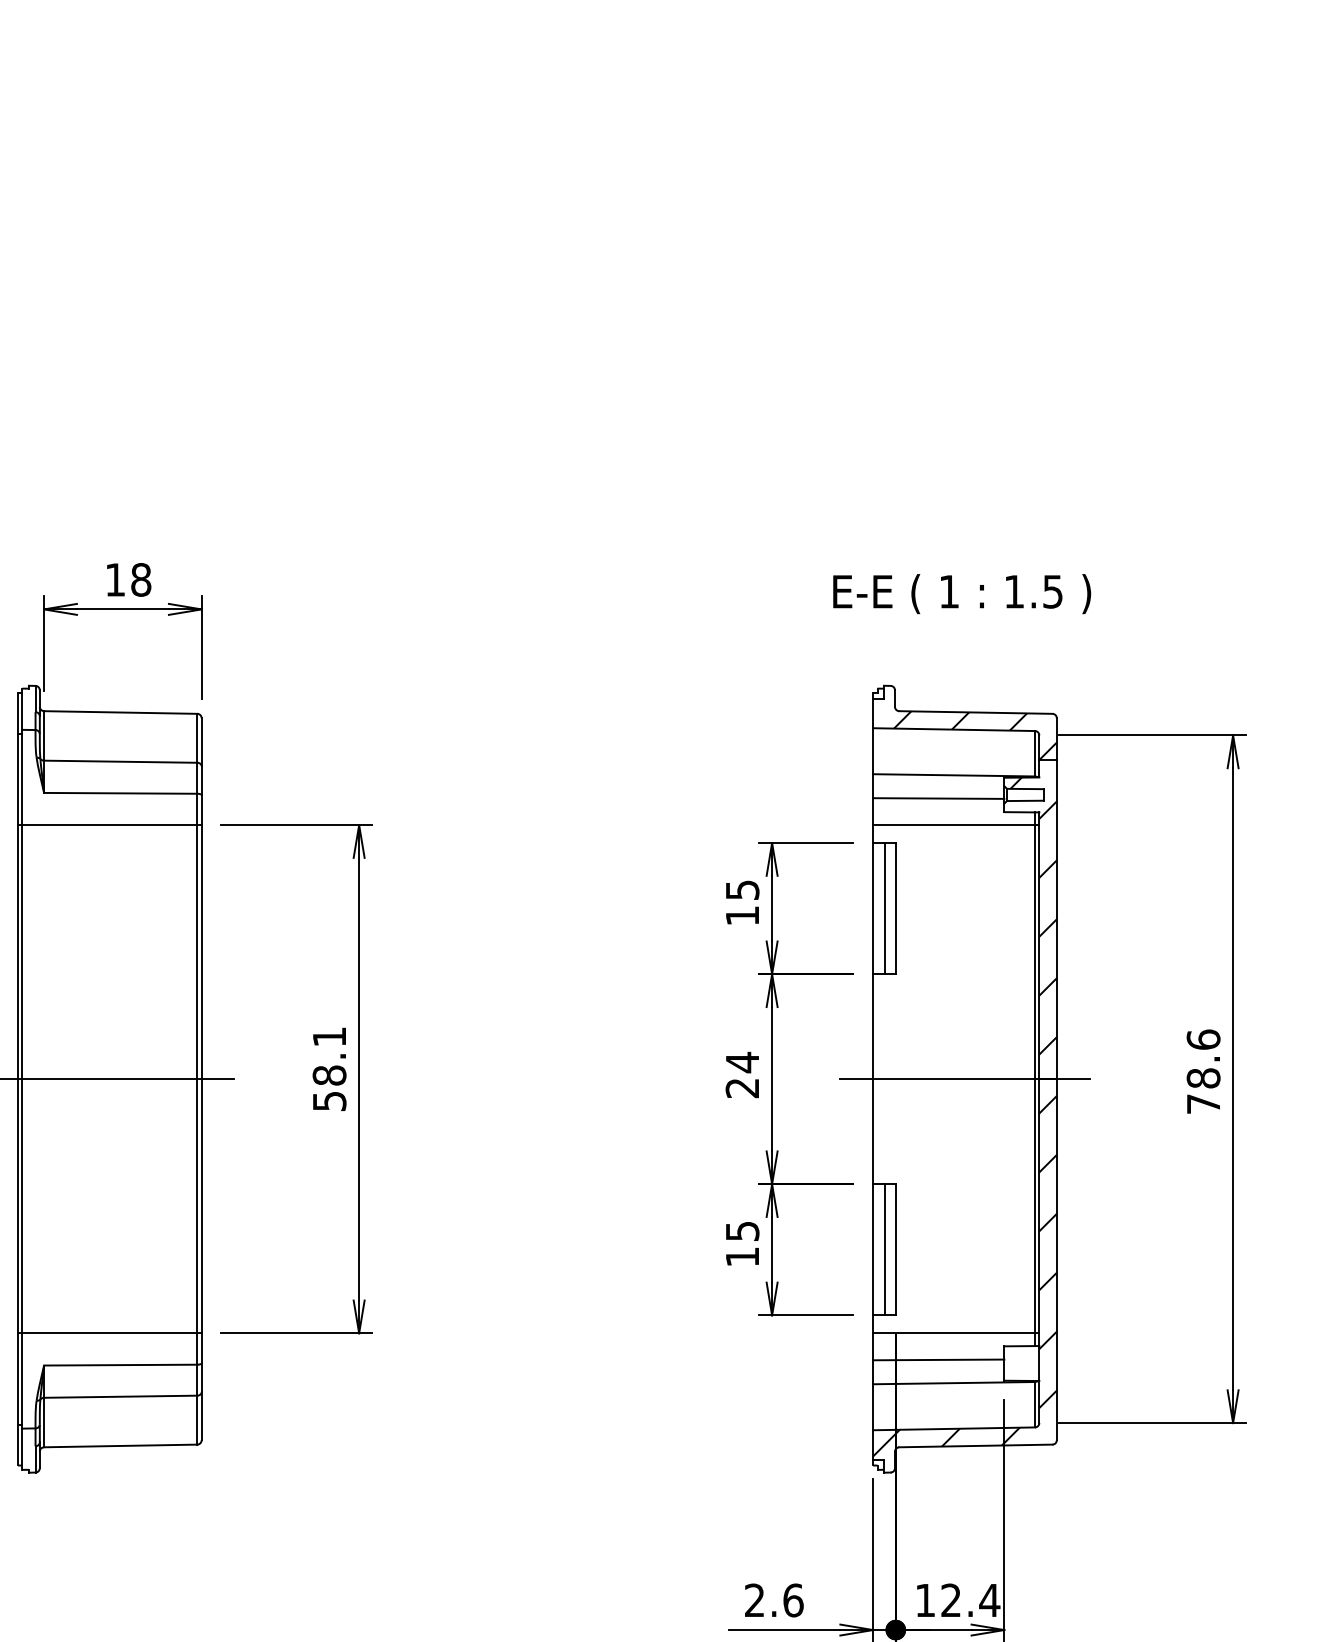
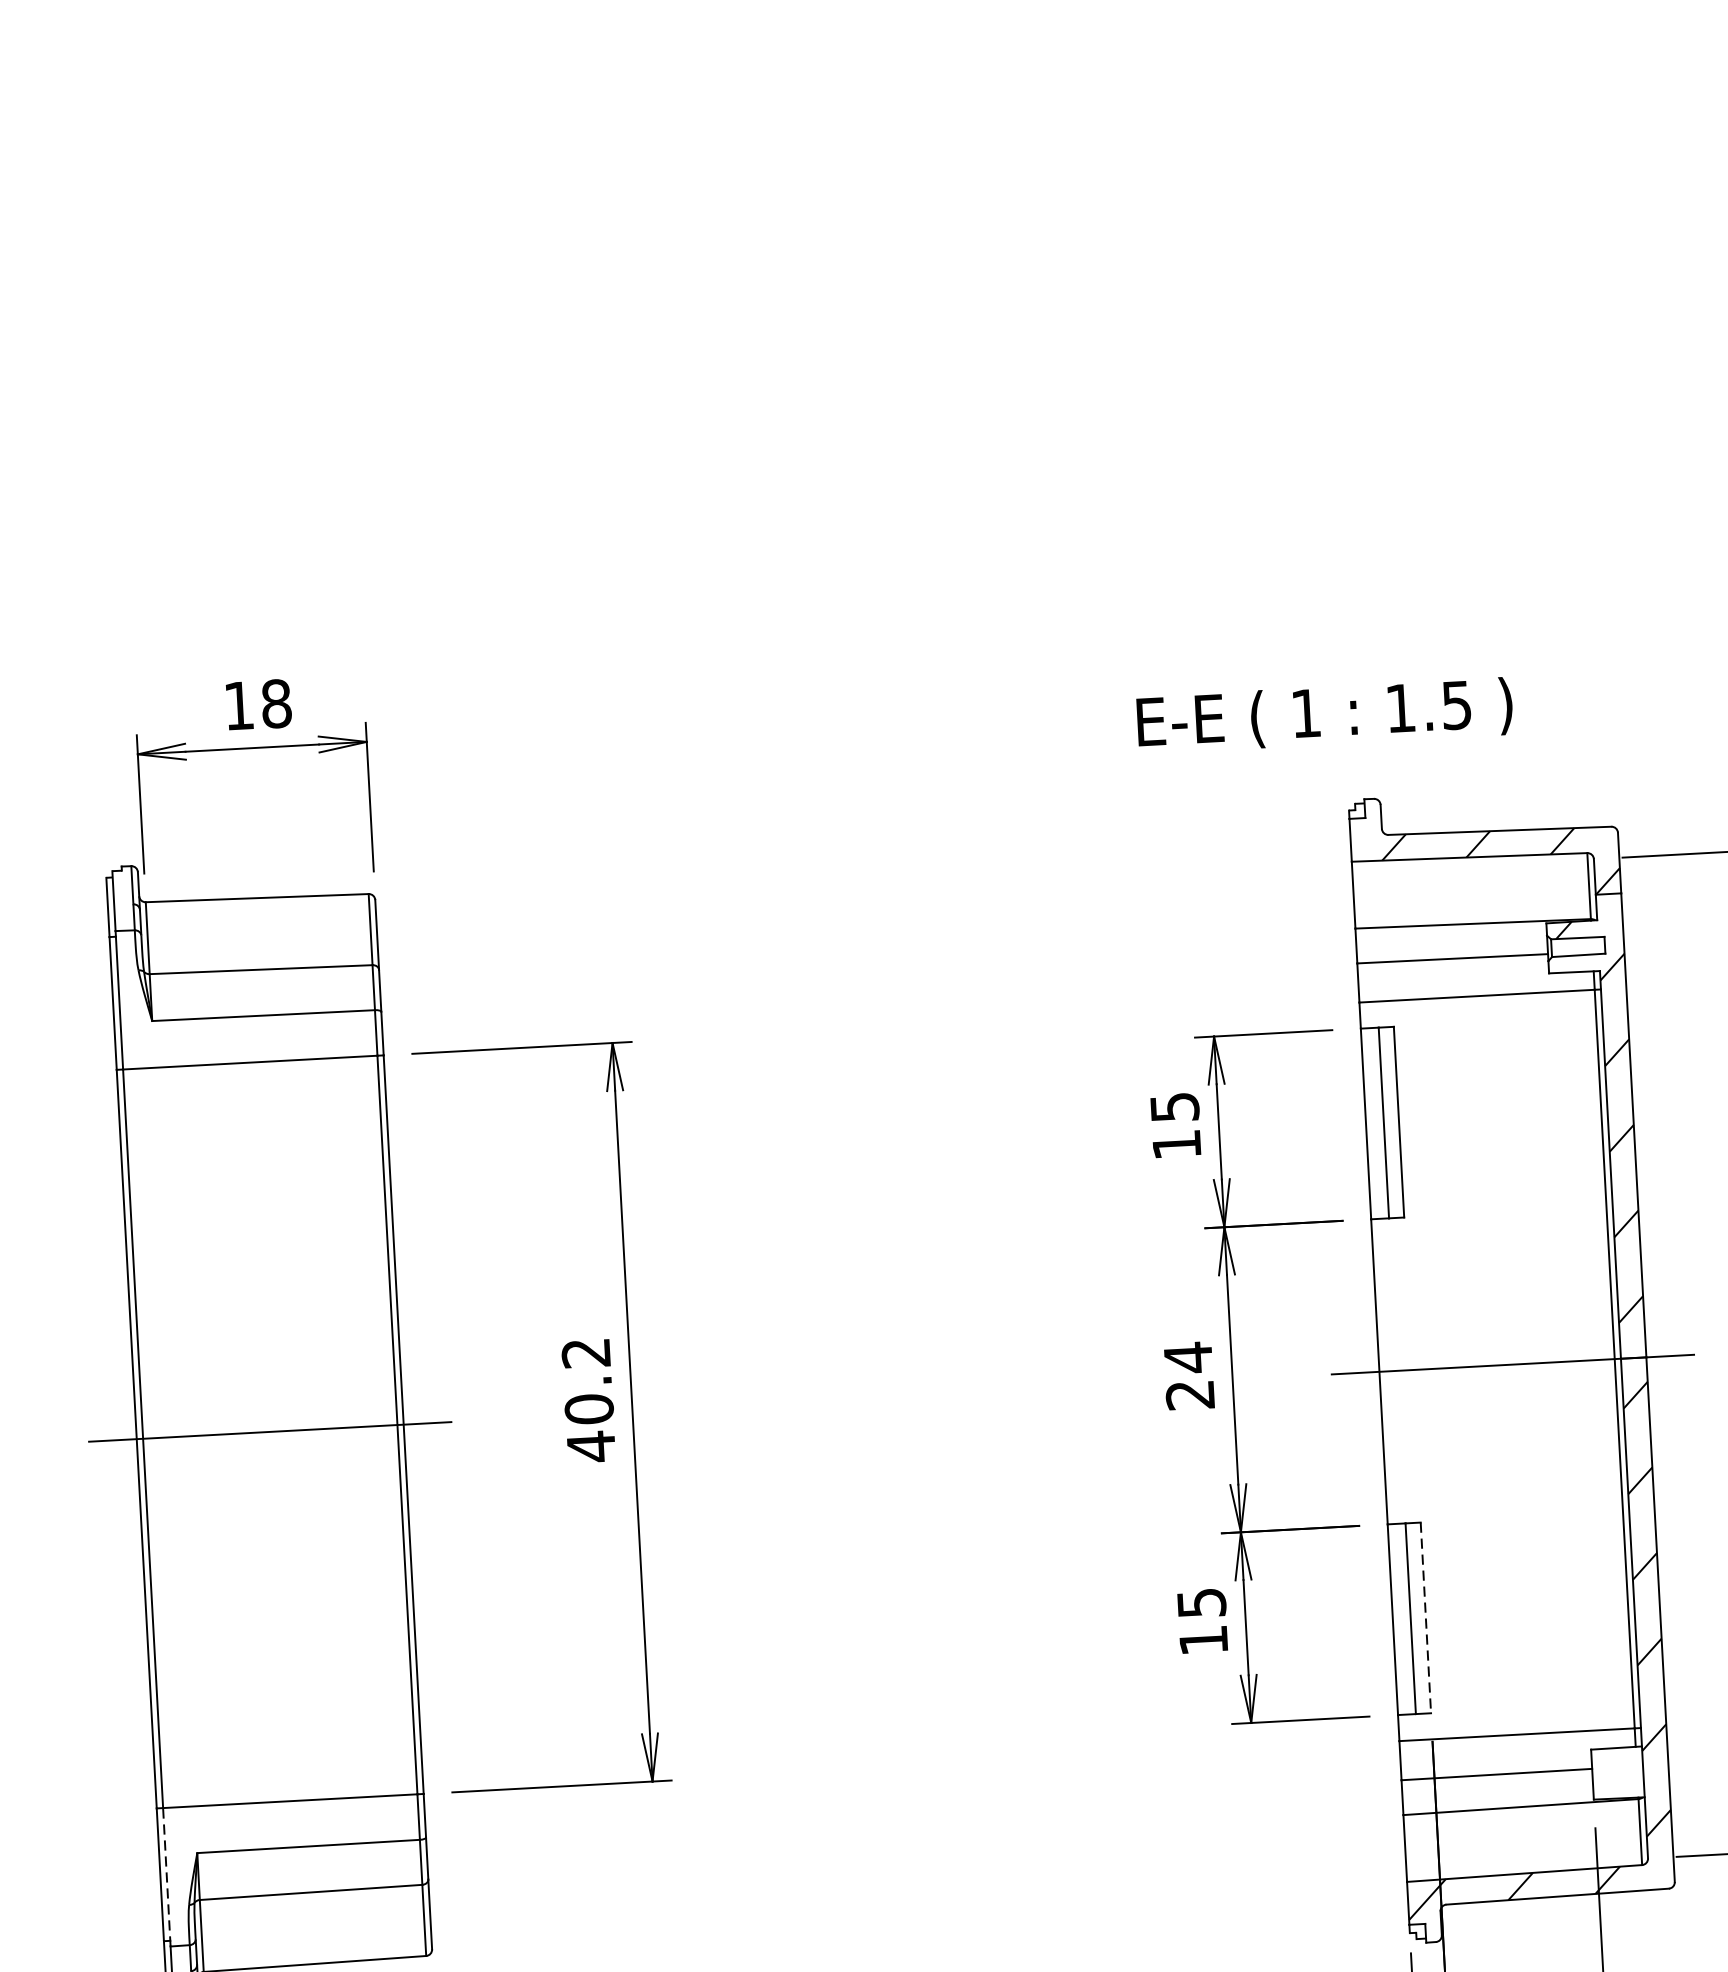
text: (962, 594) -> (1325, 716), moved
text: (329, 1069) -> (588, 1400), 58.1 -> 40.2
line: (895, 1249) -> (1425, 1617), solid -> dashed
line: (22, 1380) -> (167, 1876), solid -> dashed

